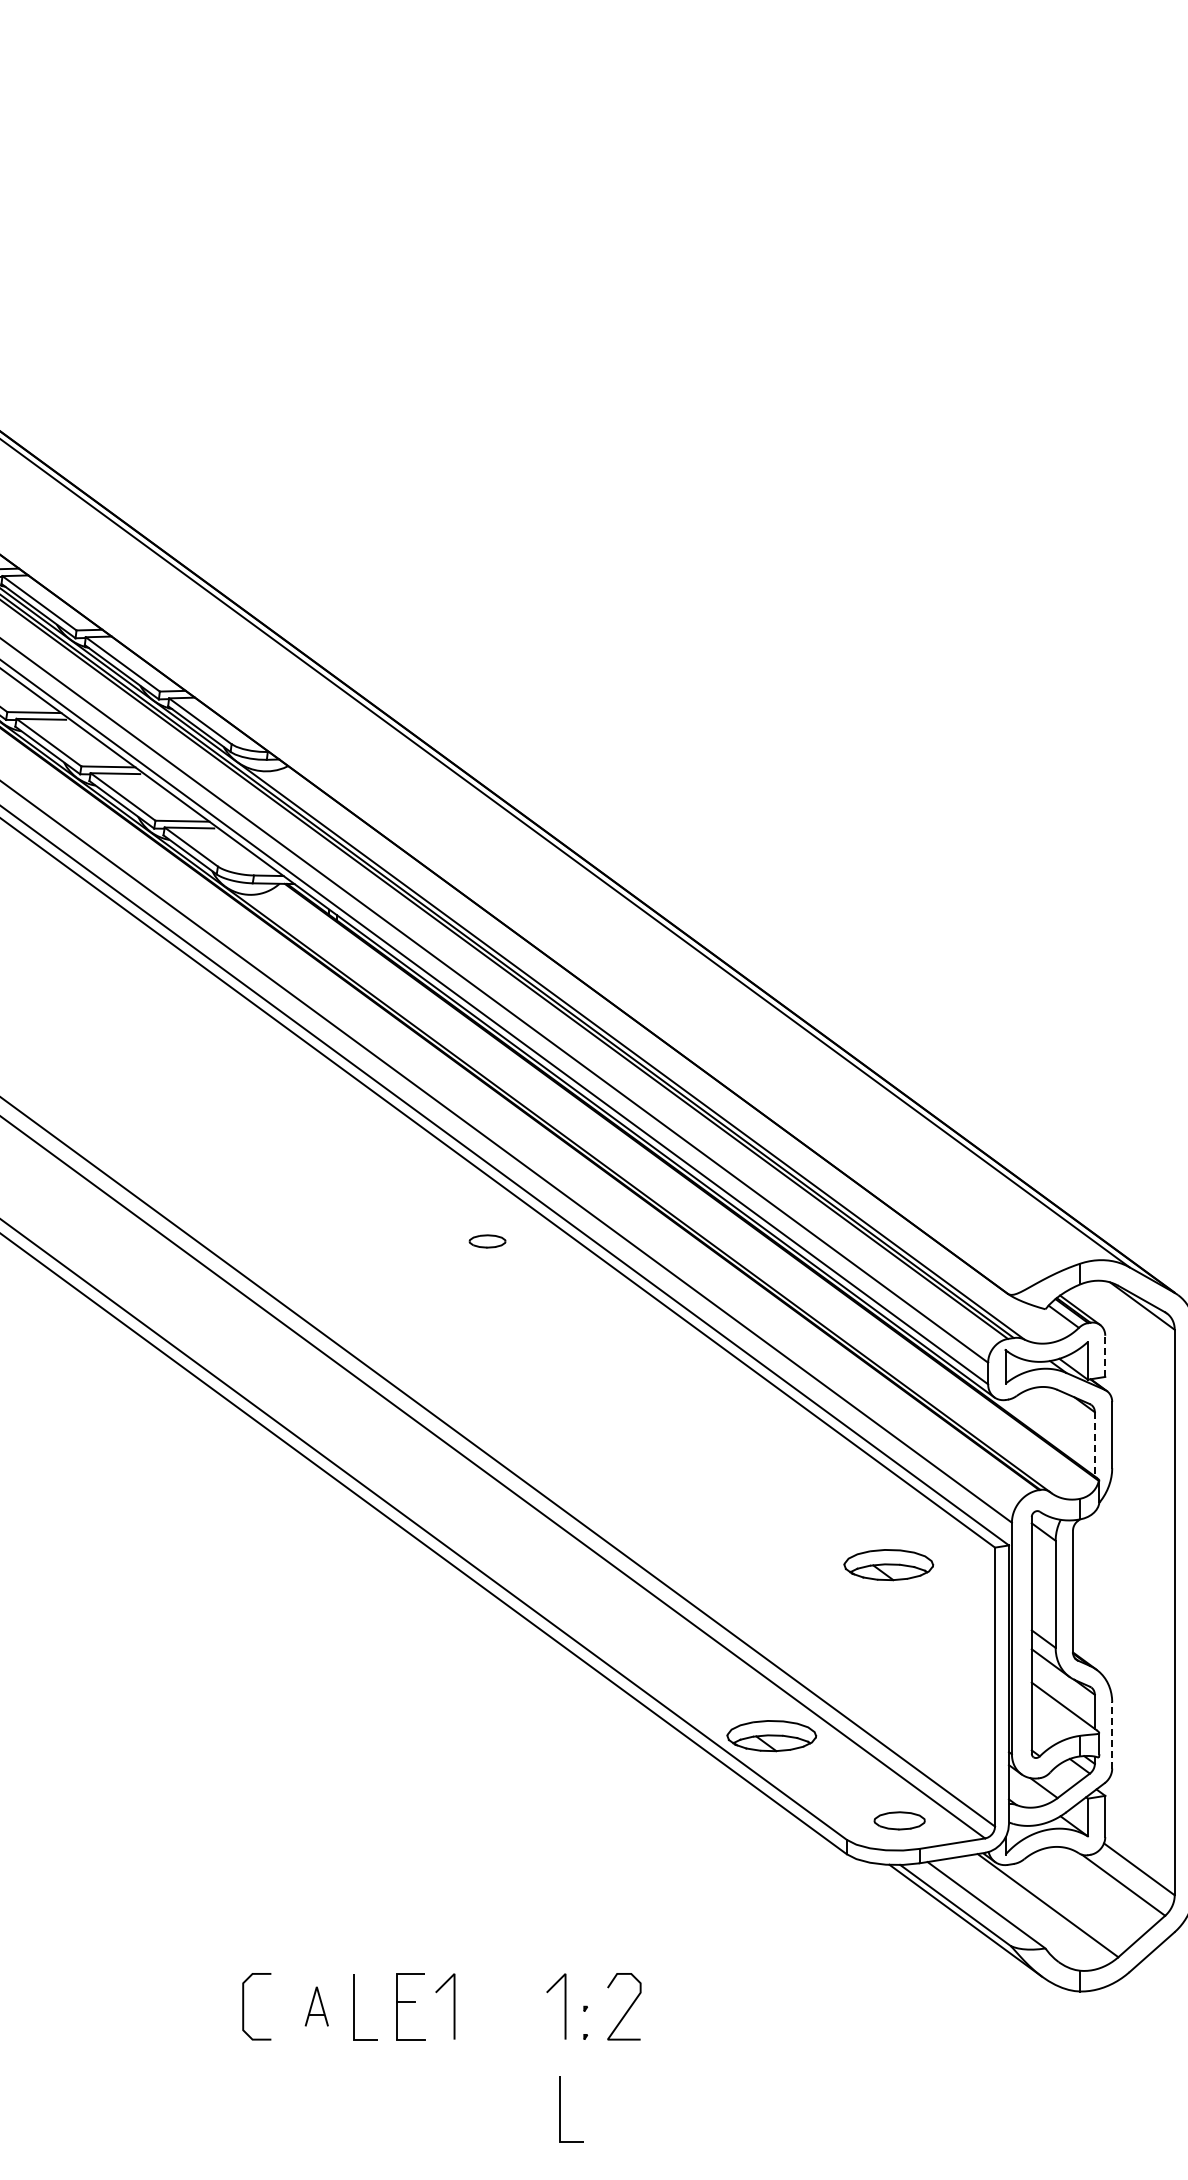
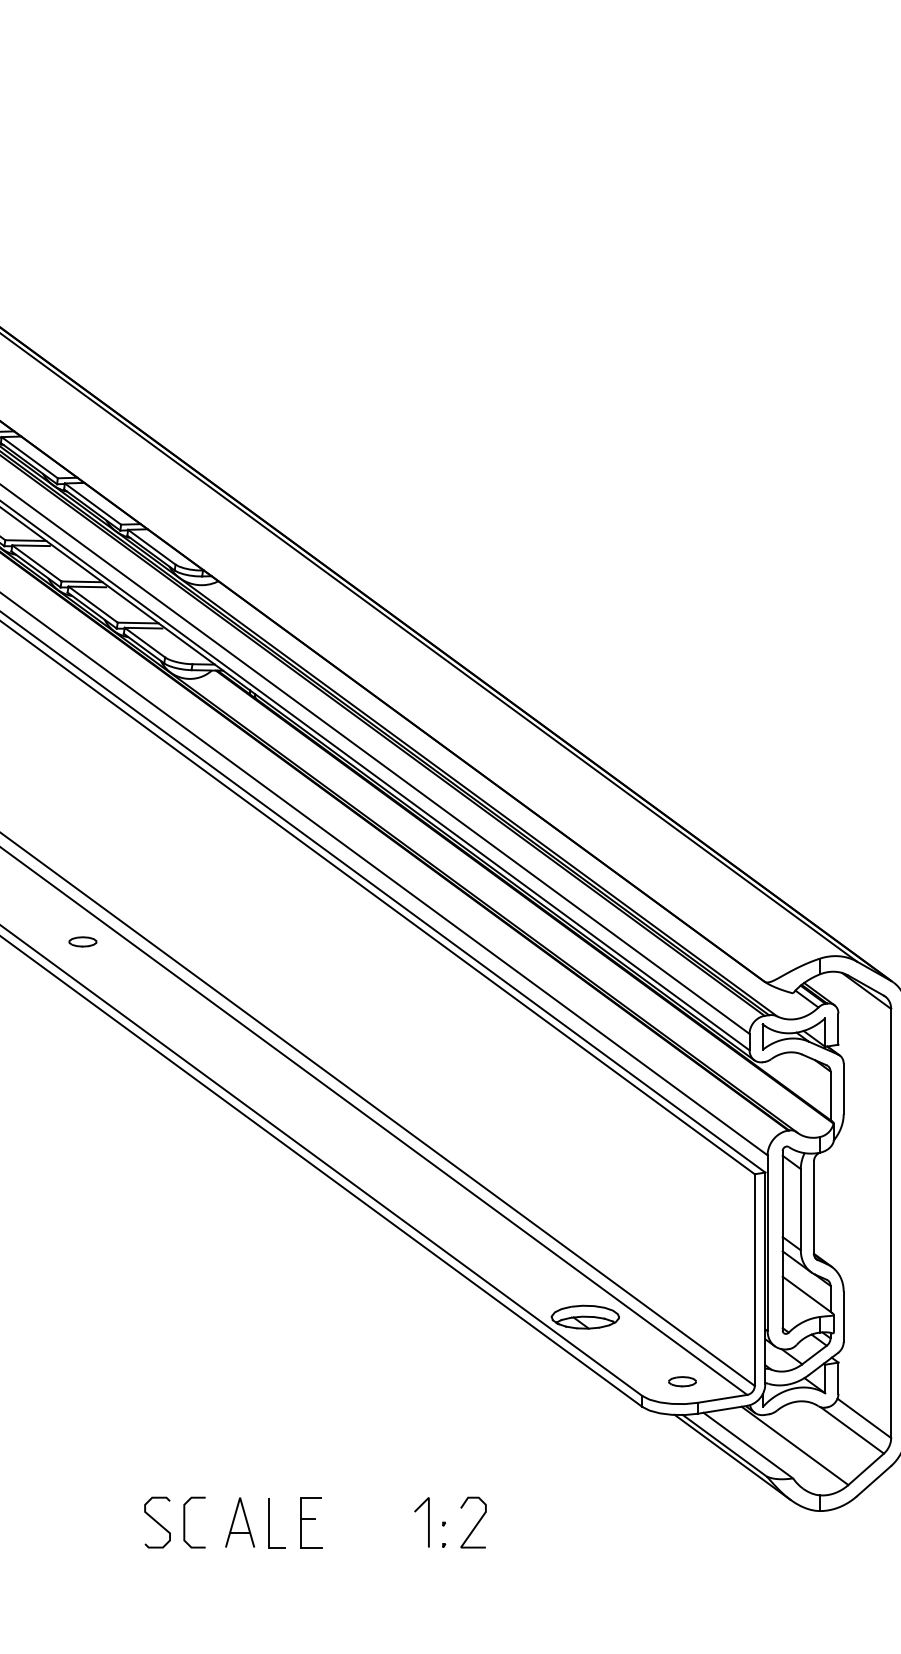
part: (487, 1241) -> (82, 941), moved
line: (1105, 1356) -> (838, 1029), dashed -> solid
line: (1094, 1444) -> (830, 1095), dashed -> solid
part: (888, 1565) -> (673, 1187), removed
line: (1112, 1735) -> (843, 1316), dashed -> solid
part: (899, 1821) -> (682, 1382), size x0.71
curve: (207, 2006) -> (157, 1522), added
part: (316, 2006) -> (239, 1522), size x1.67
line: (453, 2006) -> (343, 1522), removed
line: (560, 2109) -> (425, 1600), removed

